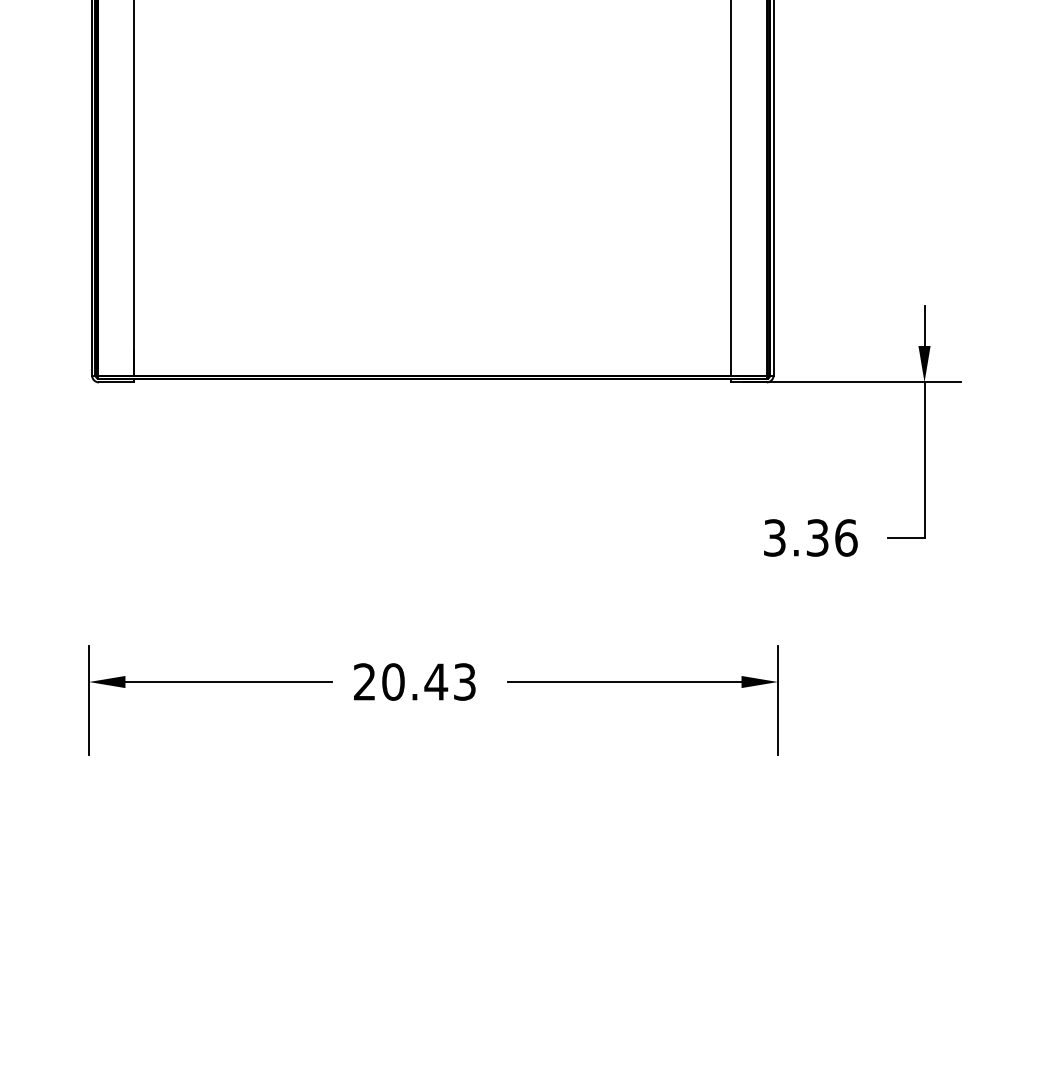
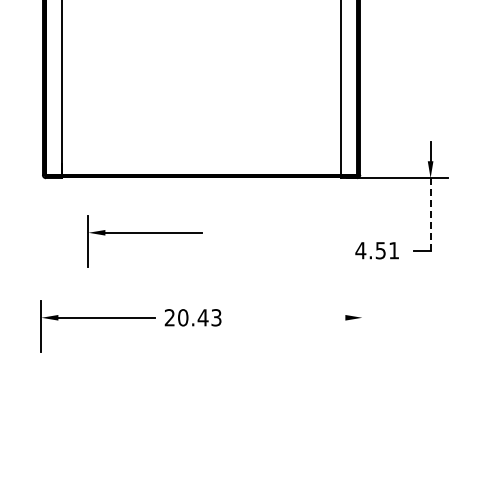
line: (924, 460) -> (430, 214), solid -> dashed
part: (310, 501) -> (144, 233), added
text: (810, 537) -> (377, 250), 3.36 -> 4.51
line: (623, 681) -> (290, 317), removed
line: (778, 698) -> (362, 325), removed

